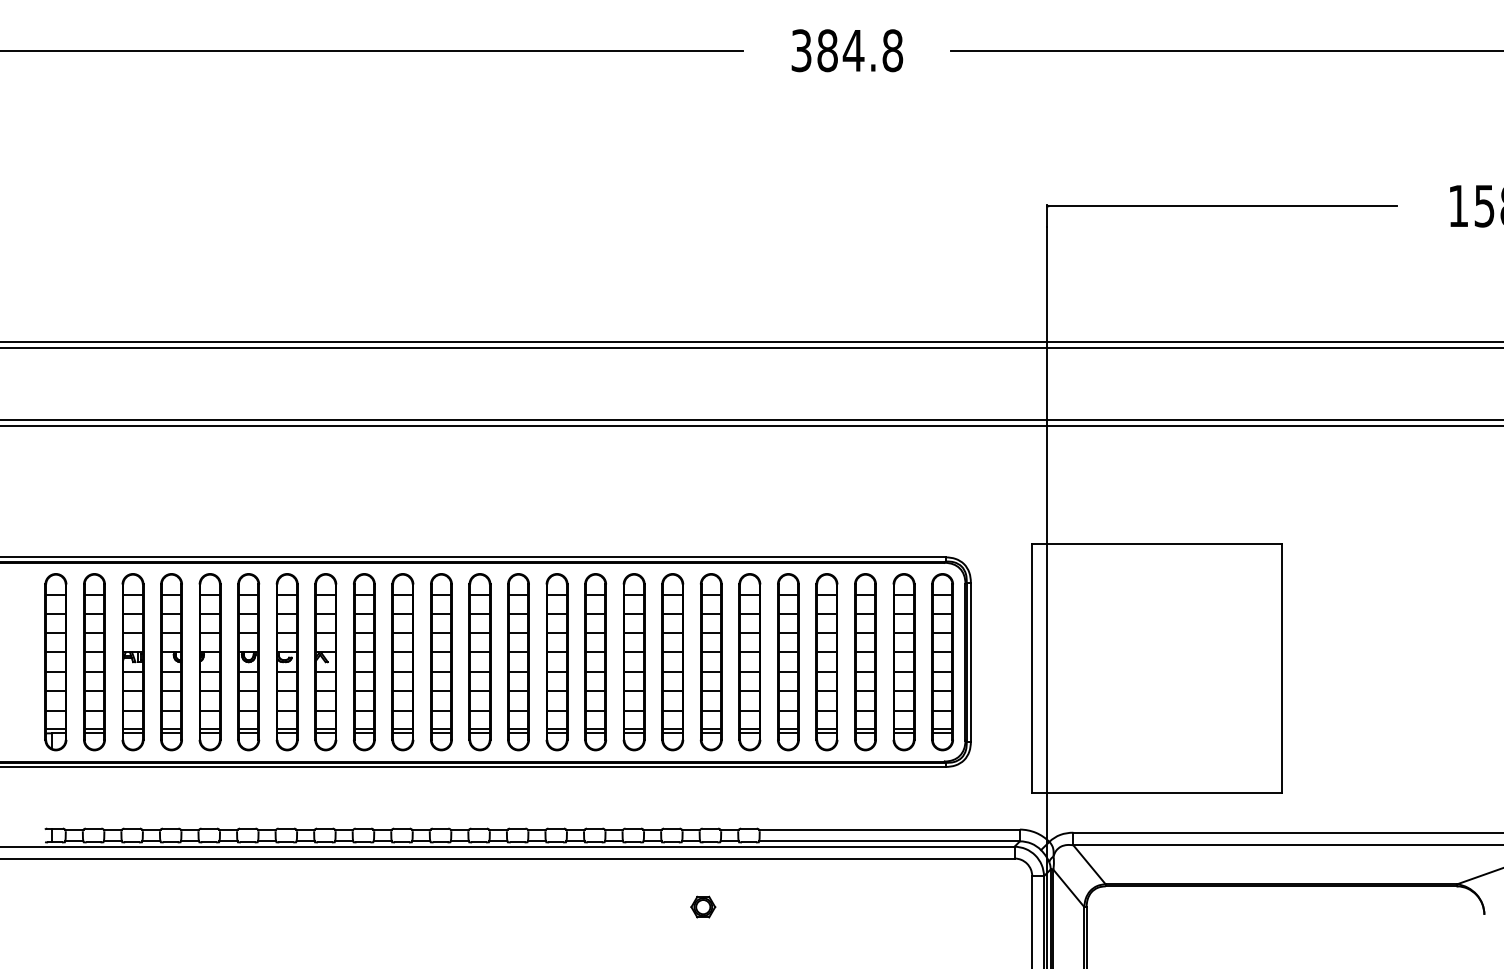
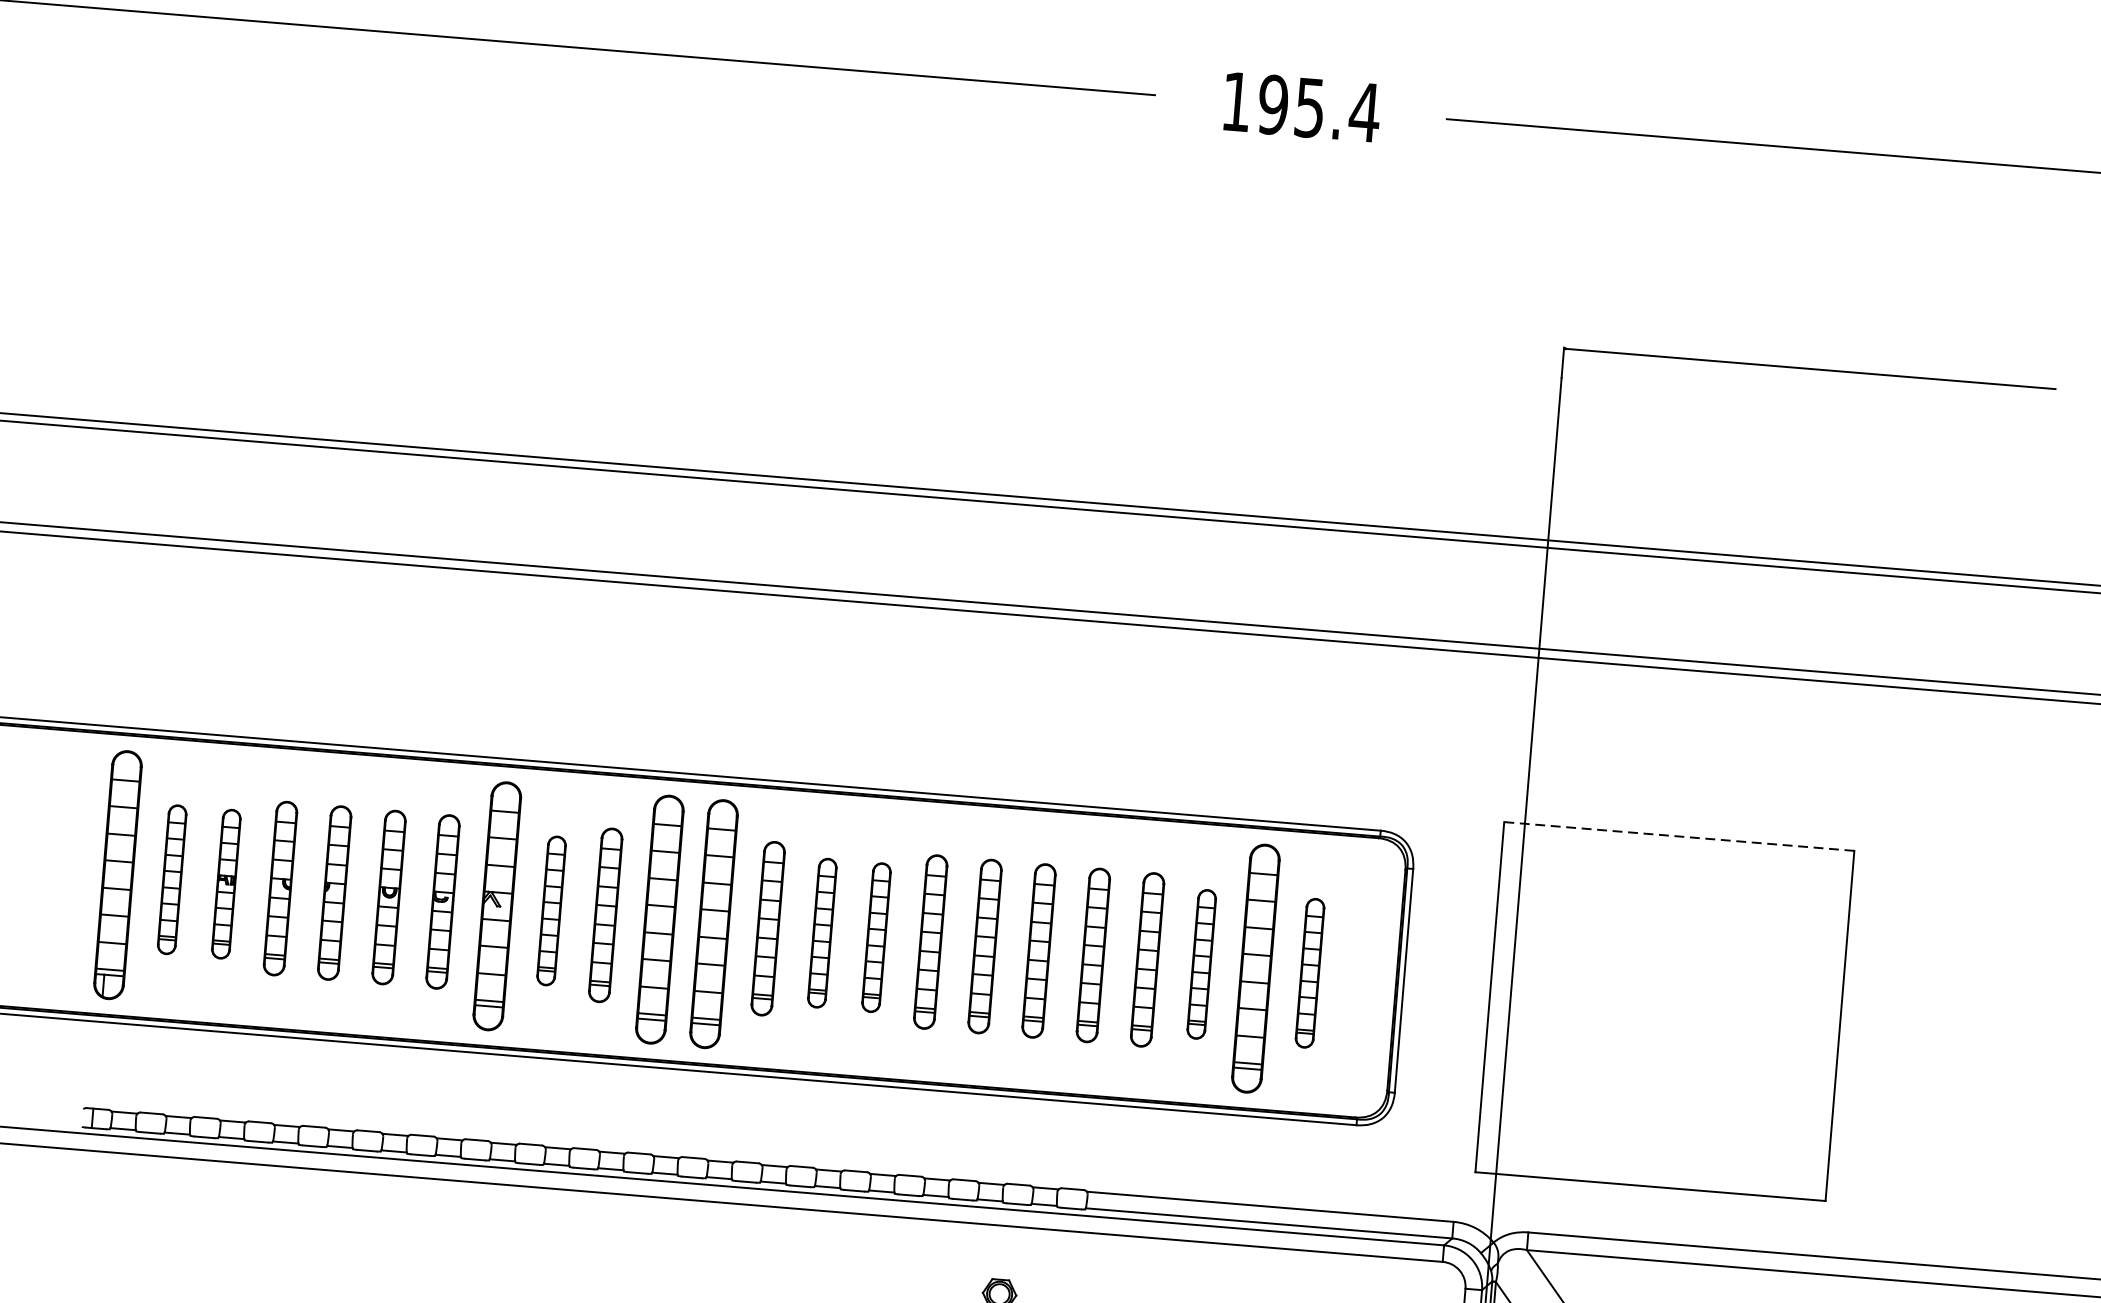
text: (847, 50) -> (1301, 106), 384.8 -> 195.4
line: (1157, 544) -> (1679, 837), solid -> dashed
part: (94, 662) -> (172, 880), size x0.6
part: (132, 662) -> (225, 884), size x0.6
part: (171, 662) -> (280, 888), size x0.7
part: (209, 662) -> (333, 893), size x0.7
part: (248, 662) -> (388, 897), size x0.7
part: (286, 662) -> (442, 902), size x0.7
part: (364, 662) -> (551, 911), size x0.6
part: (402, 662) -> (605, 915), size x0.7
part: (518, 662) -> (768, 929), size x0.7
part: (556, 662) -> (821, 933), size x0.6
part: (595, 662) -> (876, 937), size x0.6
part: (633, 662) -> (929, 942), size x0.7
part: (672, 662) -> (984, 946), size x0.7
part: (710, 662) -> (1038, 951), size x0.7
part: (749, 662) -> (1092, 955), size x0.7
part: (788, 662) -> (1147, 960), size x0.7
part: (826, 662) -> (1201, 964), size x0.6
part: (903, 662) -> (1309, 973), size x0.6
part: (942, 662) -> (1364, 978), removed

